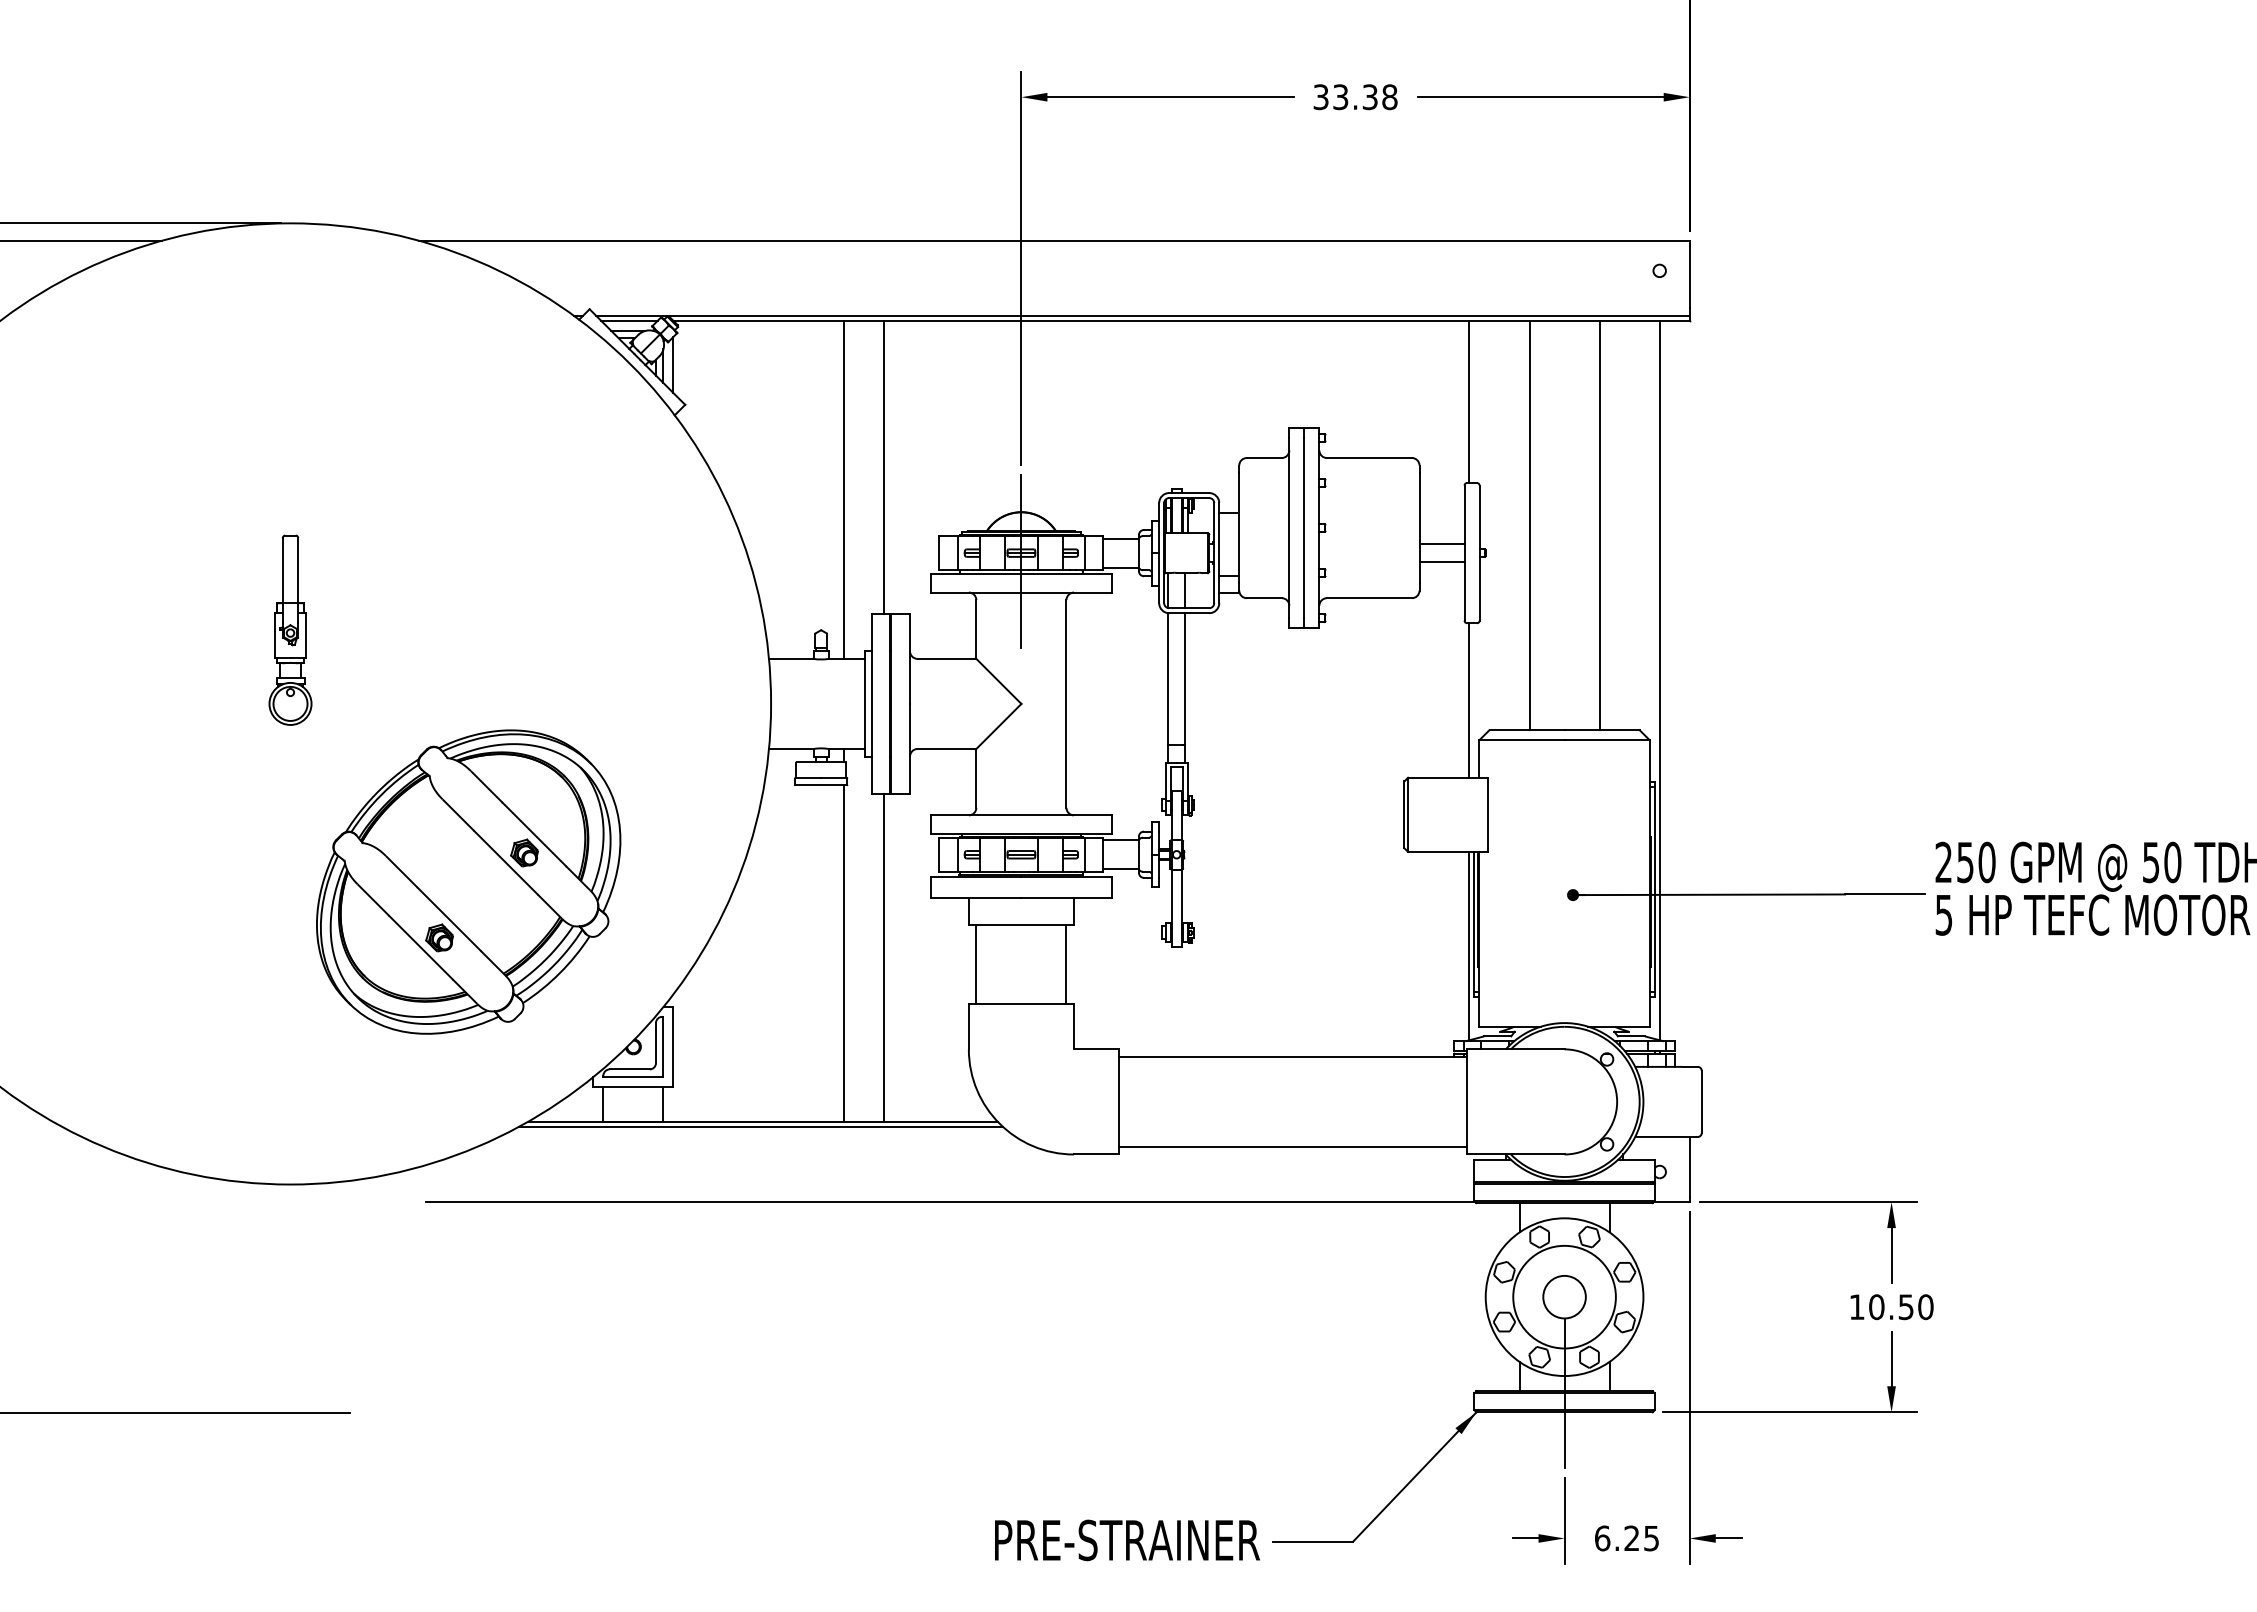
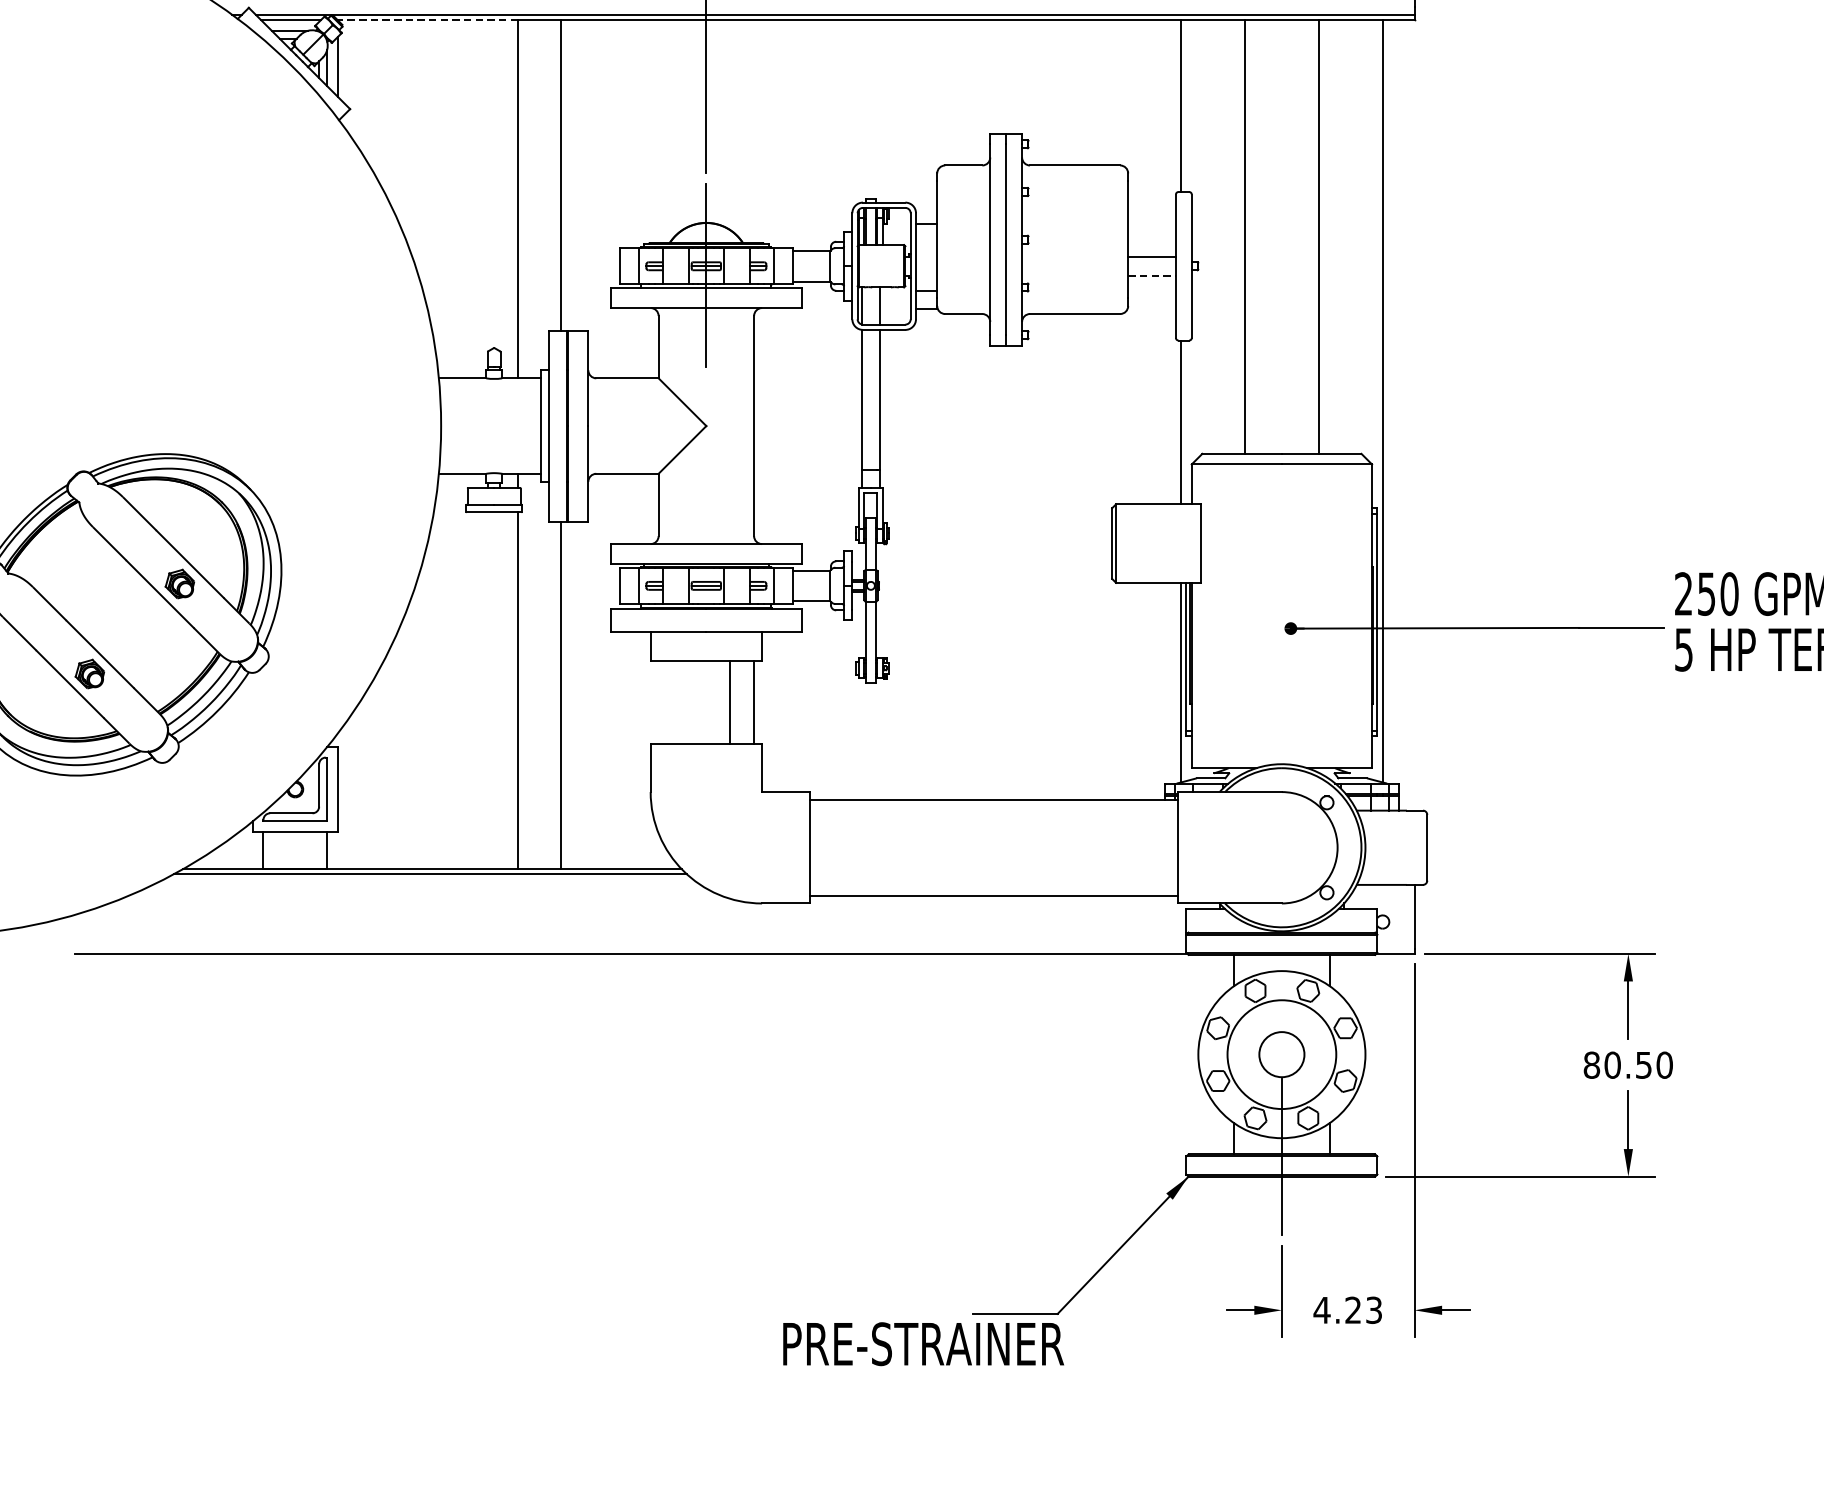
line: (758, 320) -> (427, 19), solid -> dashed
line: (1442, 561) -> (1152, 275), solid -> dashed
line: (976, 964) -> (729, 702), moved
text: (1856, 1307) -> (1591, 1065), 10.50 -> 80.50
text: (1626, 1538) -> (1347, 1310), 6.25 -> 4.23
text: (1127, 1540) -> (923, 1344), moved

